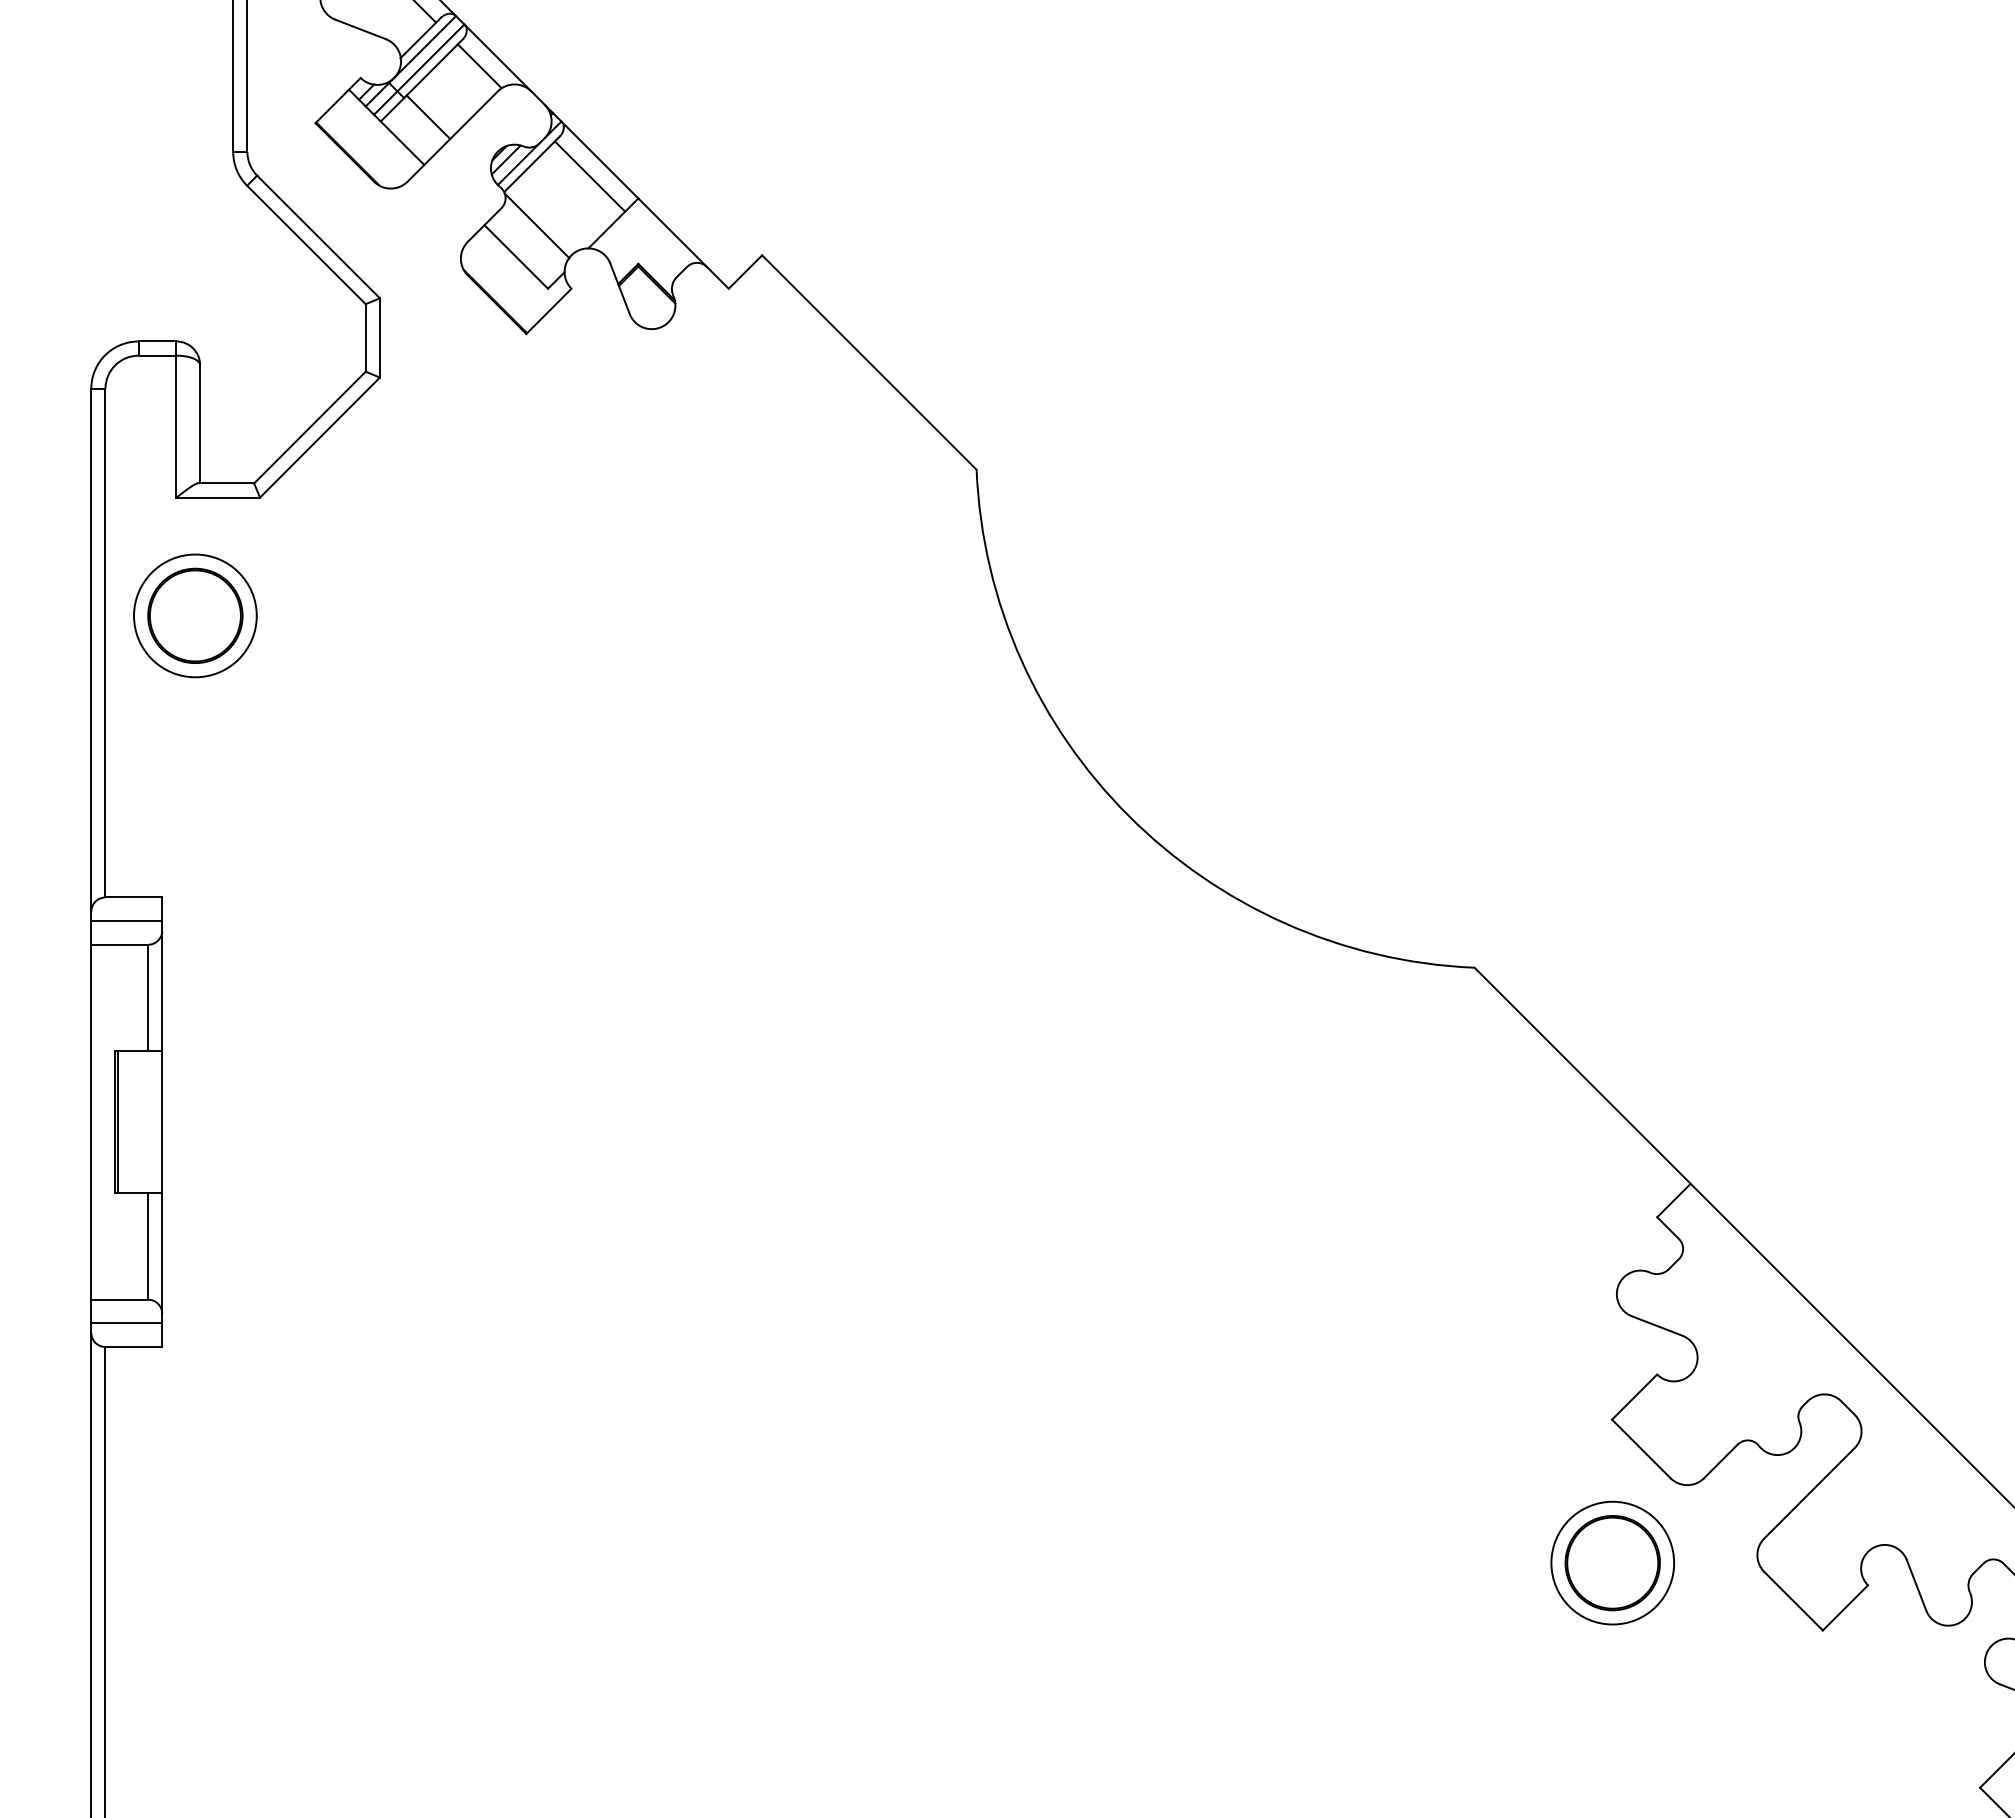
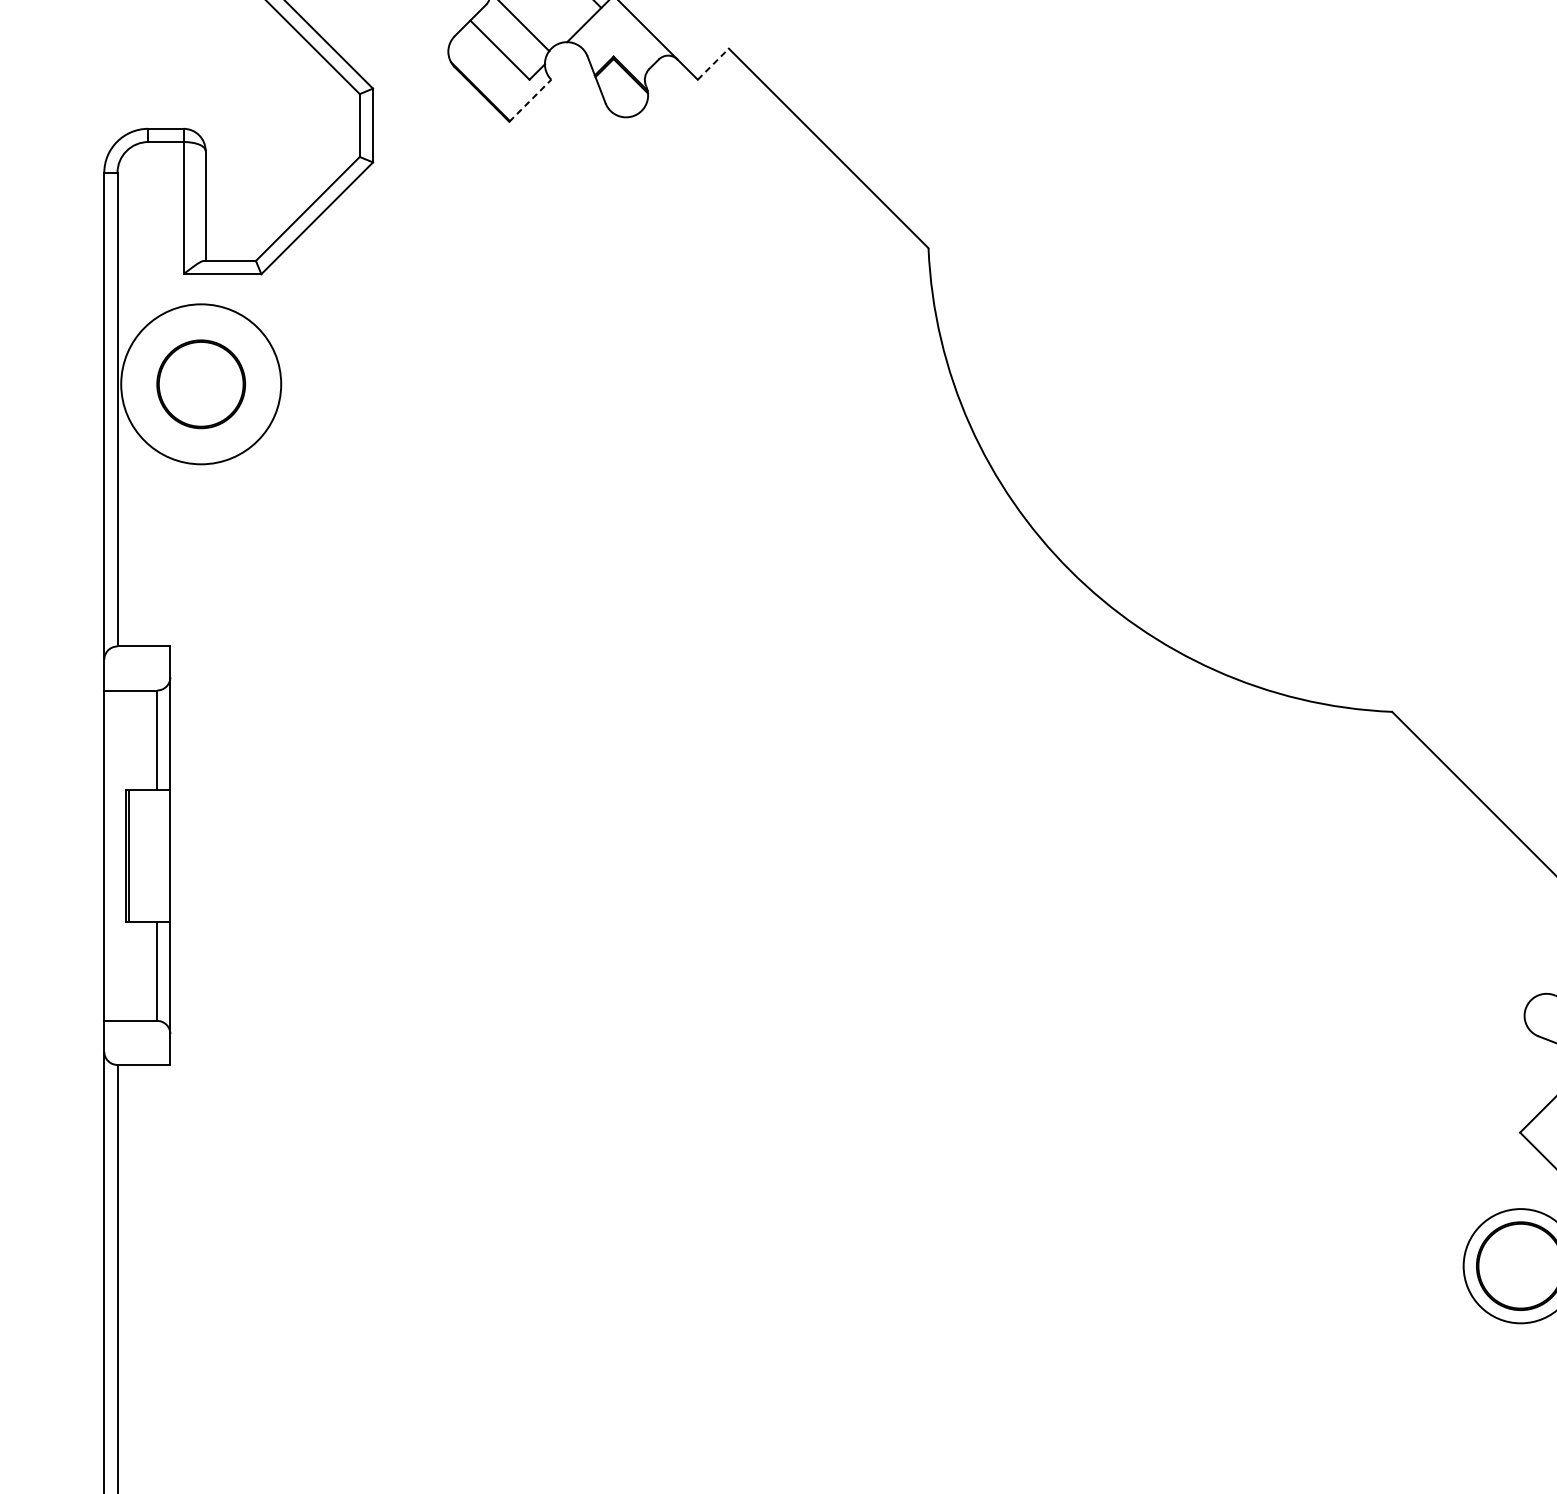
line: (745, 272) -> (713, 64), solid -> dashed
line: (548, 311) -> (529, 100), solid -> dashed
circle: (195, 615) -> (201, 383), size x1.4
line: (126, 921) -> (137, 668), removed
line: (126, 1323) -> (137, 1043), removed

